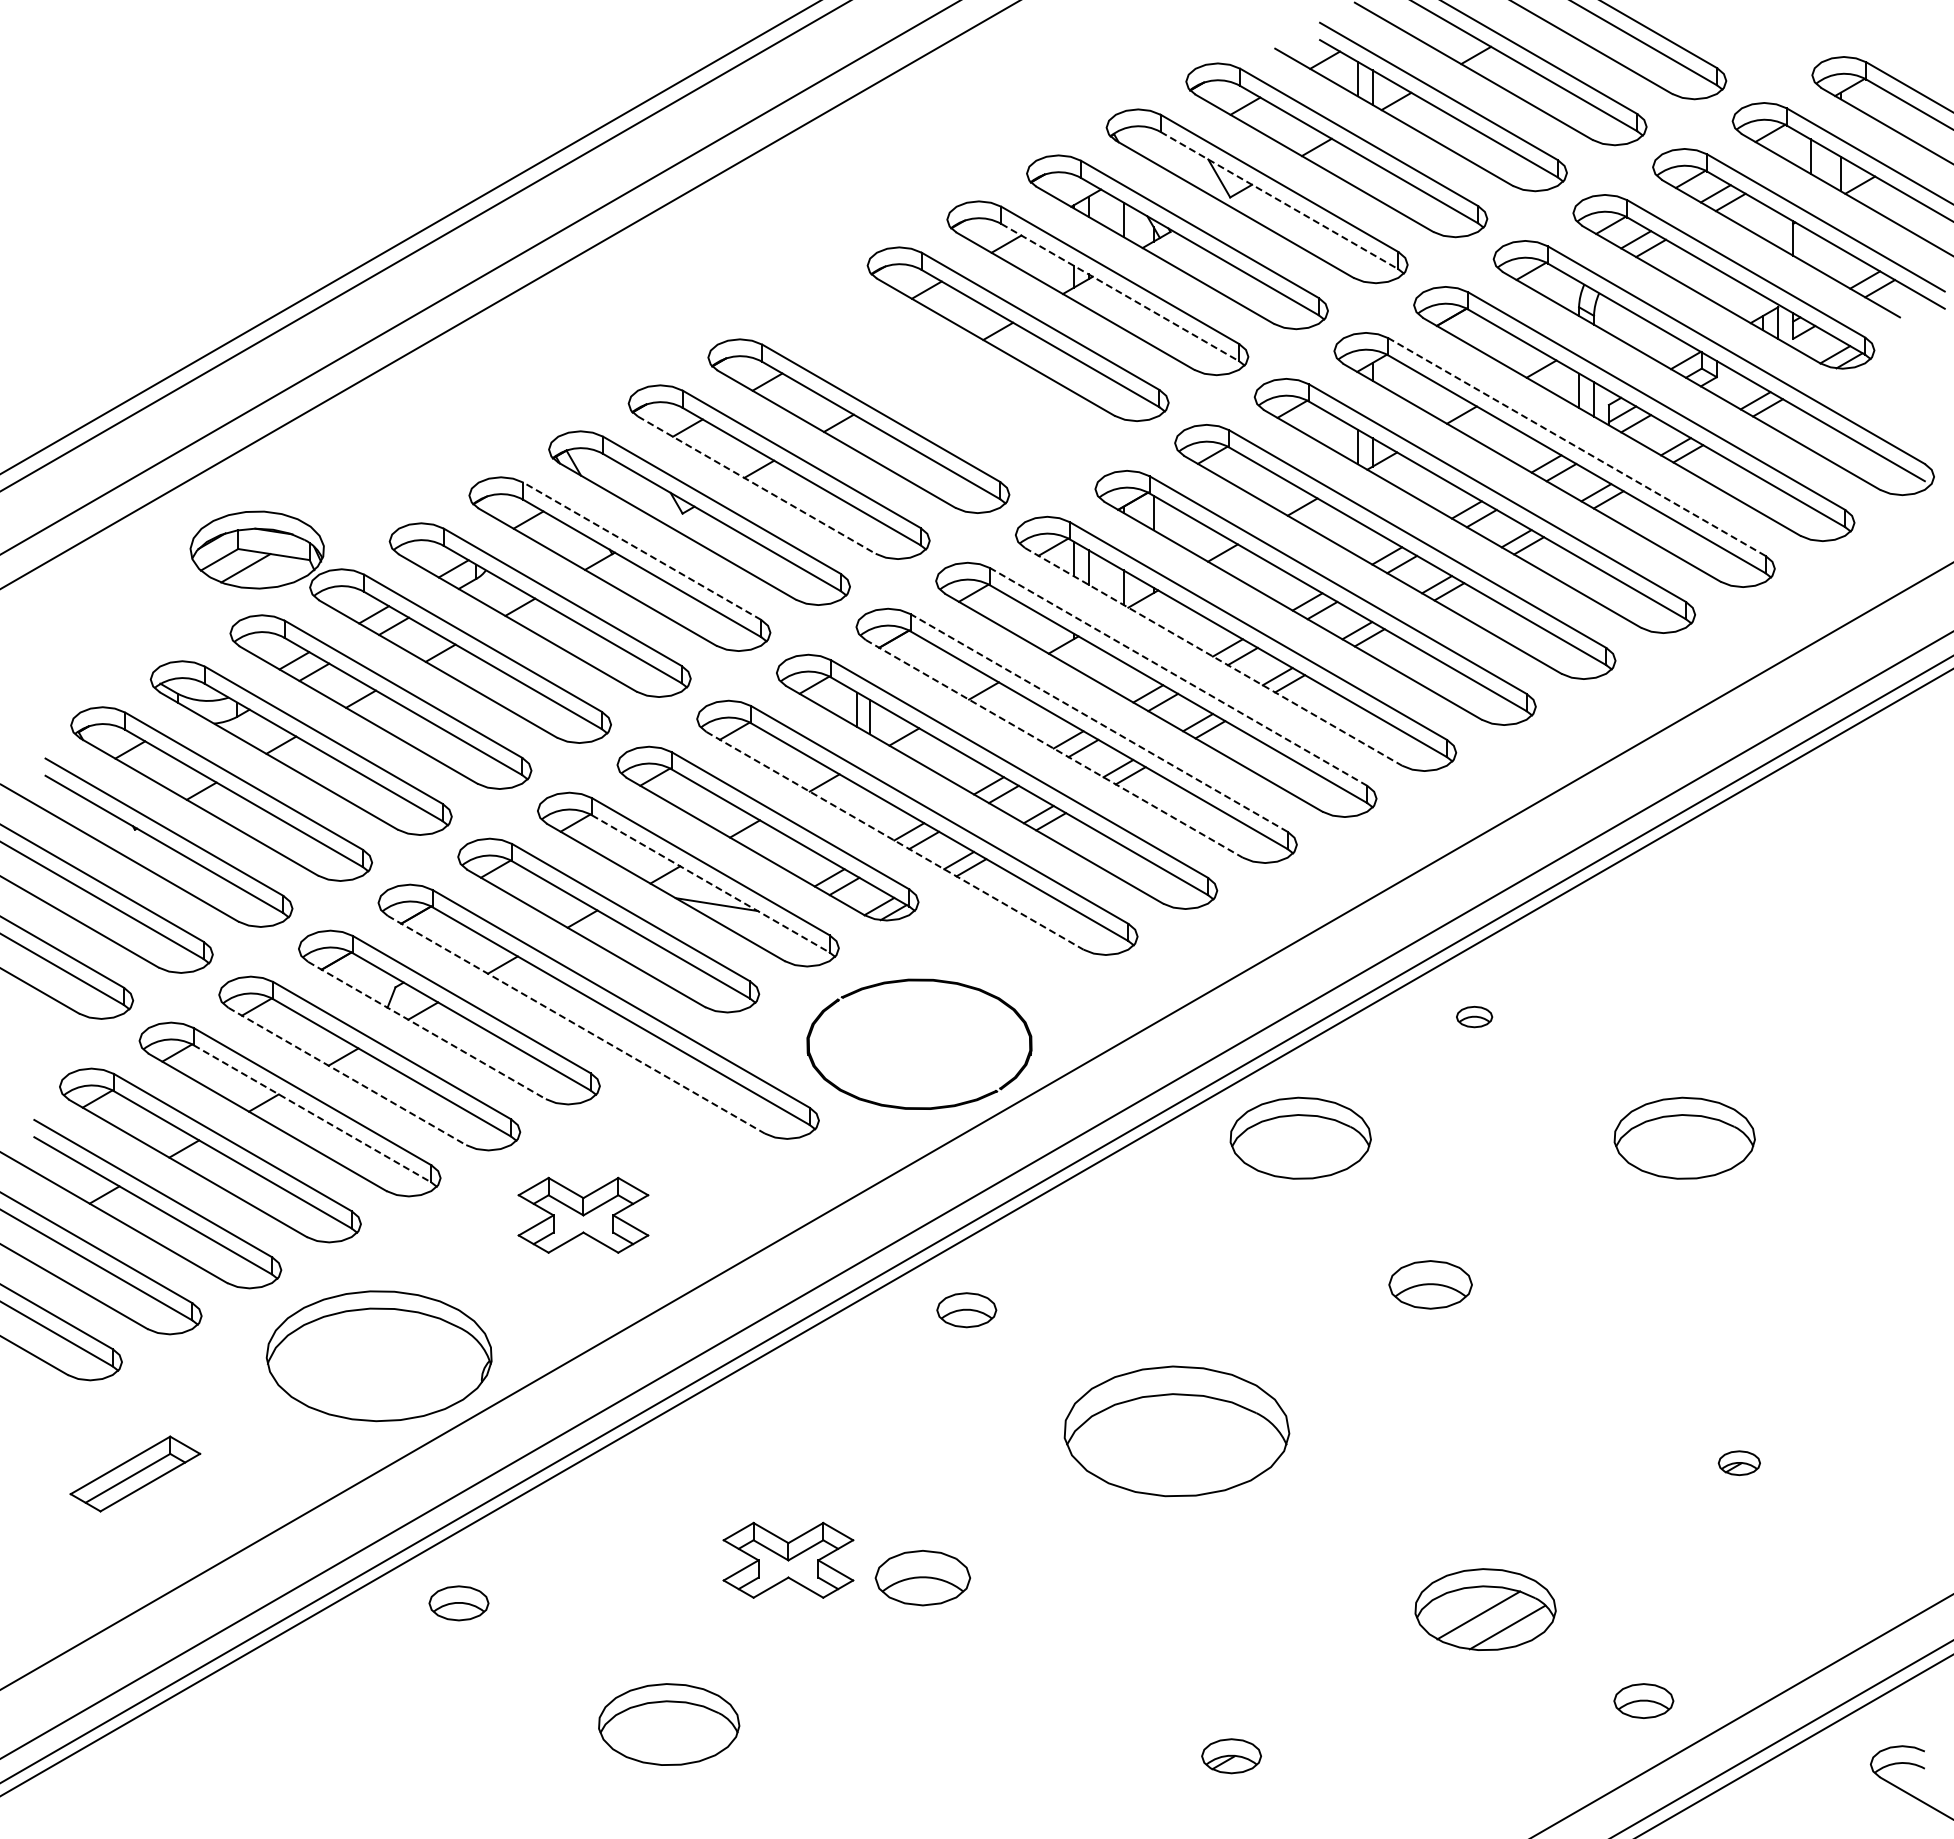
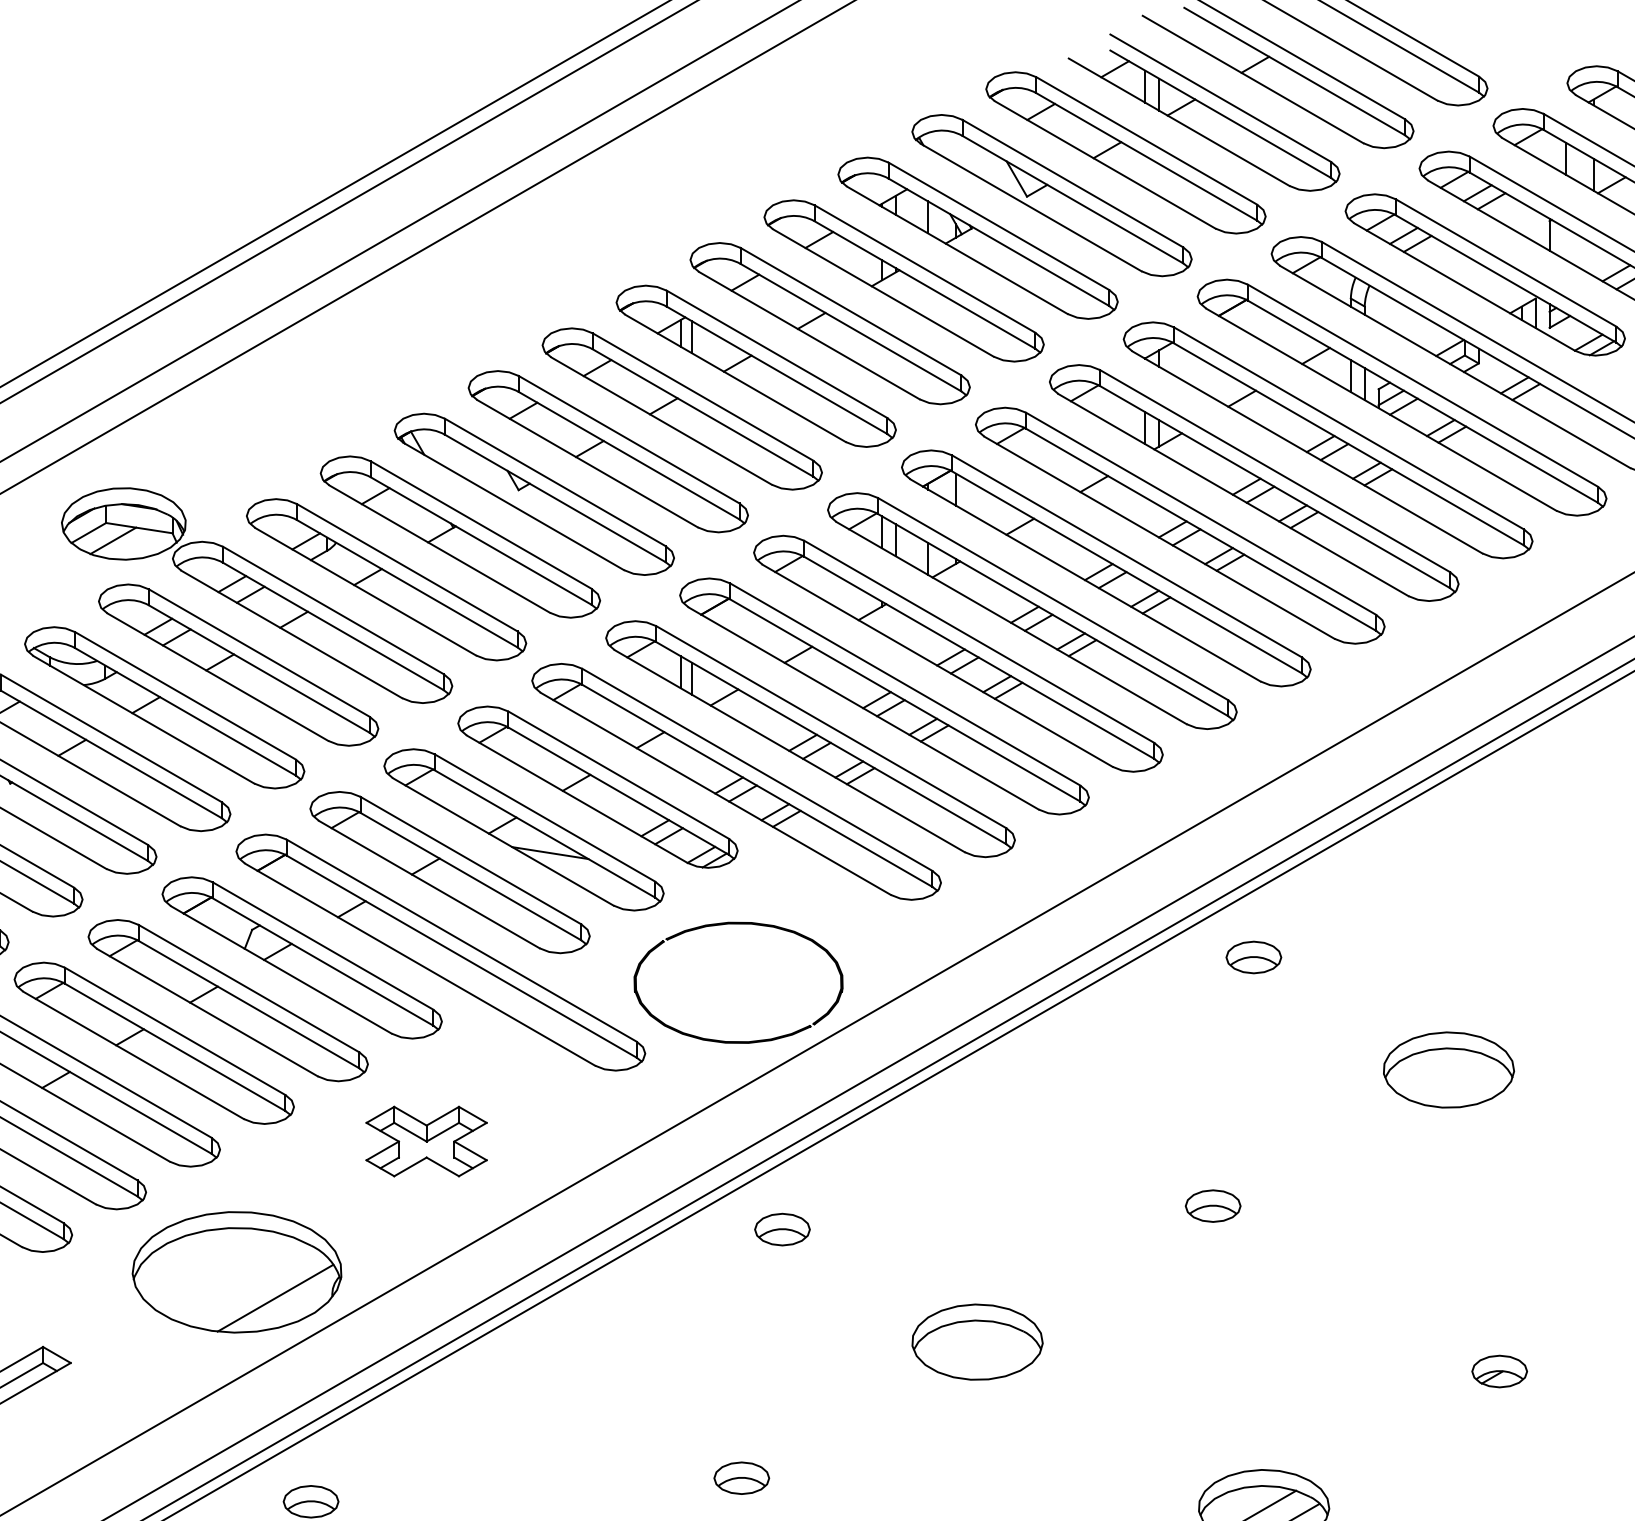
line: (1280, 200) -> (1073, 199), dashed -> solid
line: (1120, 292) -> (925, 284), dashed -> solid
part: (938, 379) -> (756, 365), added
line: (1577, 447) -> (1349, 428), dashed -> solid
line: (757, 485) -> (588, 464), dashed -> solid
line: (641, 551) -> (480, 525), dashed -> solid
line: (1213, 656) -> (1011, 622), dashed -> solid
line: (1178, 677) -> (979, 642), dashed -> solid
line: (1099, 722) -> (905, 684), dashed -> solid
line: (1054, 748) -> (863, 708), dashed -> solid
line: (894, 840) -> (715, 793), dashed -> solid
line: (711, 884) -> (545, 834), dashed -> solid
part: (1474, 1016) -> (1253, 956), size x1.67
line: (576, 1024) -> (420, 964), dashed -> solid
line: (427, 1030) -> (281, 969), dashed -> solid
line: (347, 1076) -> (207, 1012), dashed -> solid
line: (312, 1114) -> (175, 1047), dashed -> solid
part: (1300, 1137) -> (1092, 1069), removed
part: (1430, 1284) -> (1212, 1205), size x0.71
line: (420, 1384) -> (275, 1298), added
part: (1176, 1431) -> (977, 1342), size x0.62
part: (1739, 1463) -> (1499, 1371), size x1.43
part: (788, 1559) -> (616, 1461), removed
part: (922, 1577) -> (741, 1477), size x0.62

